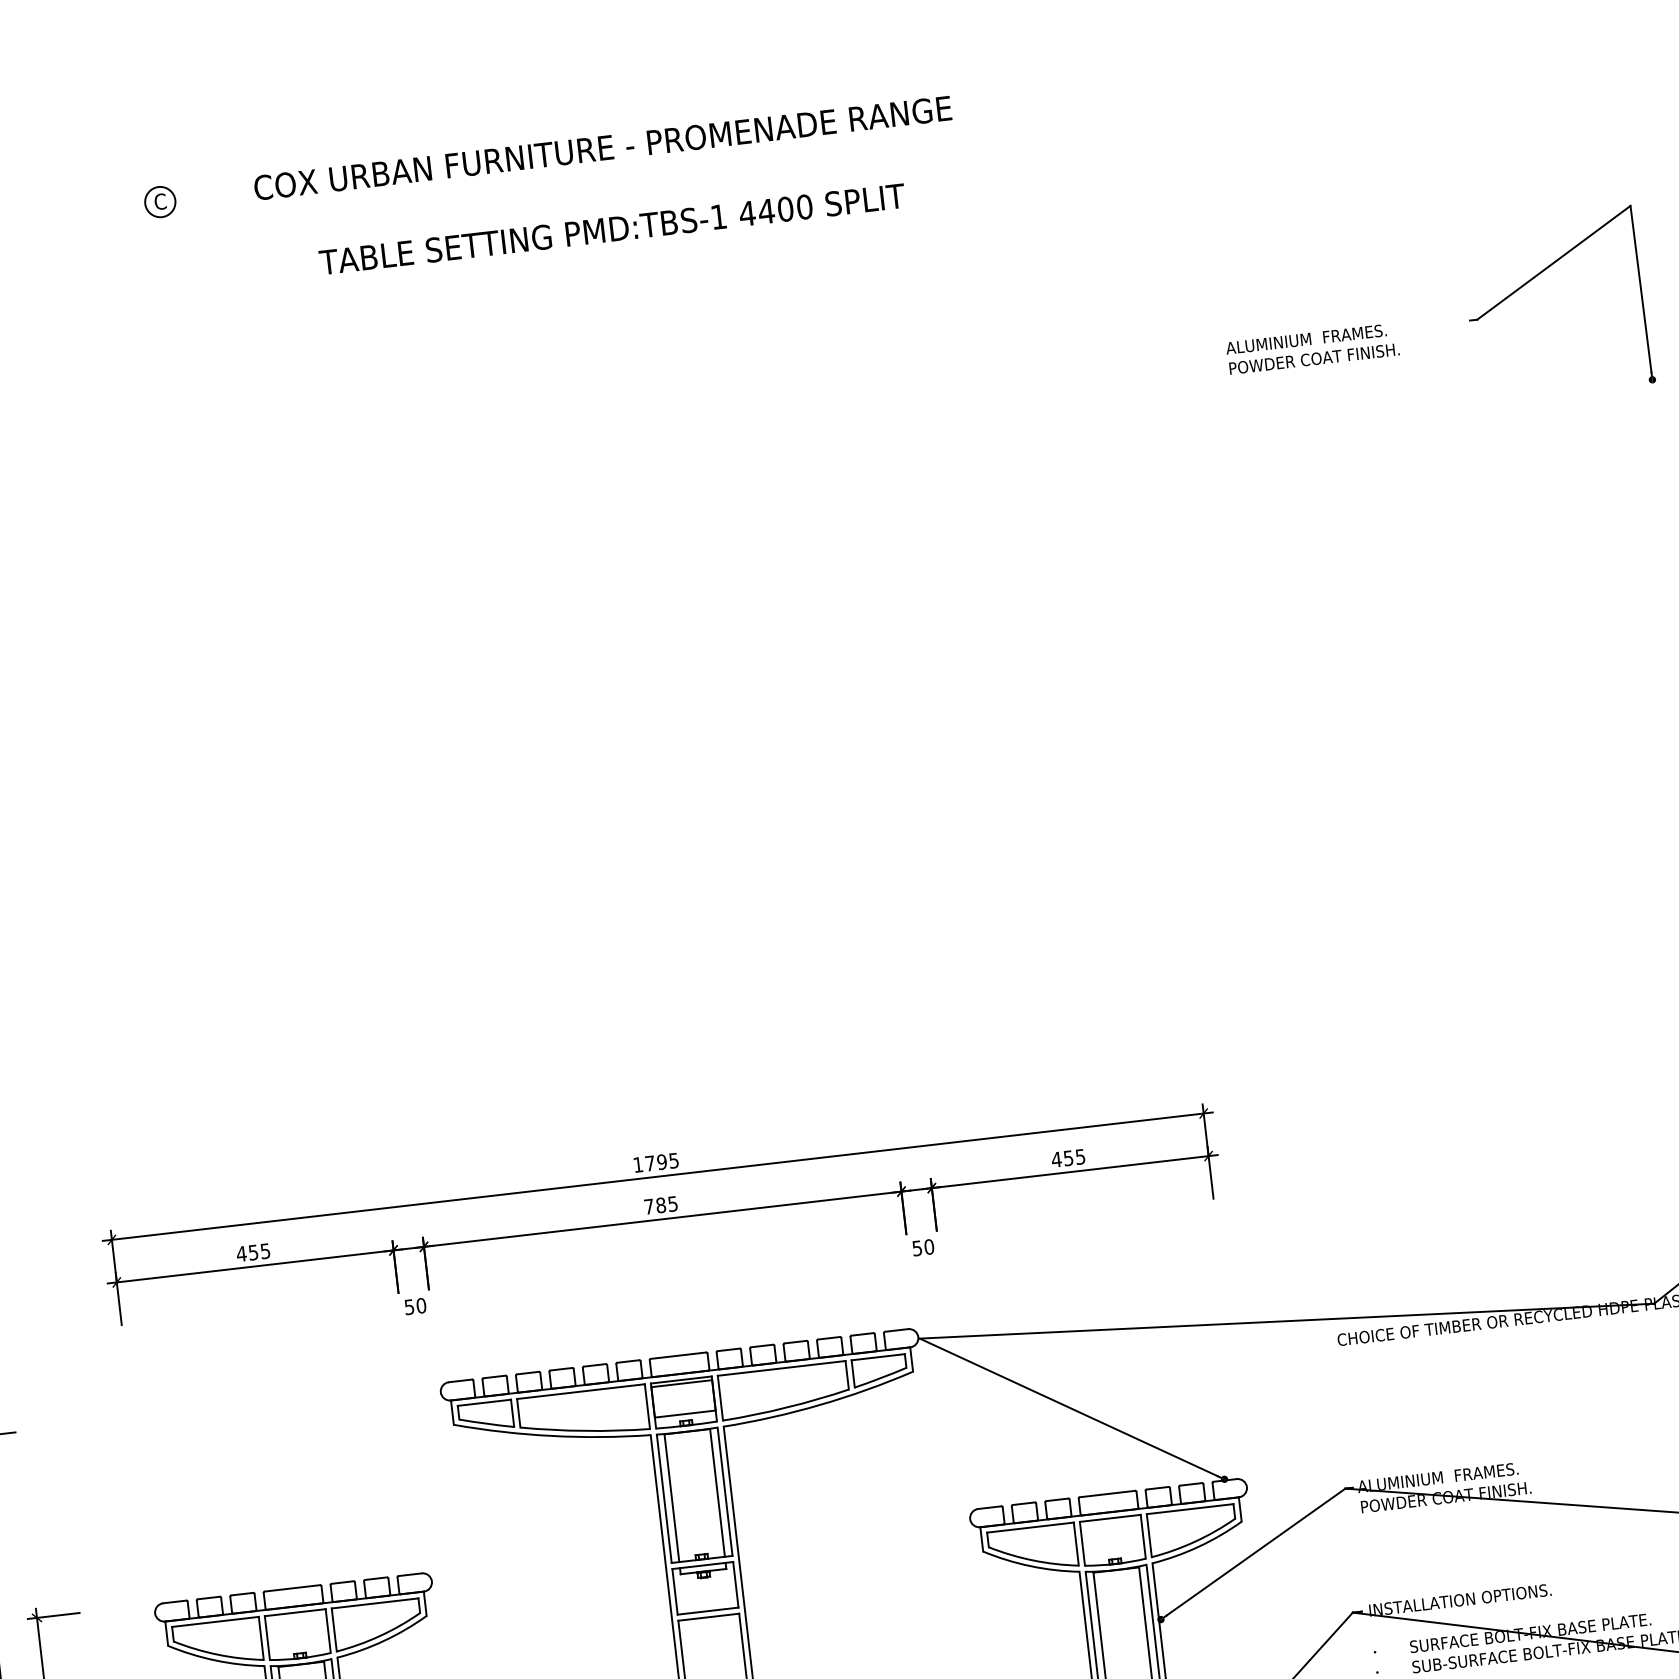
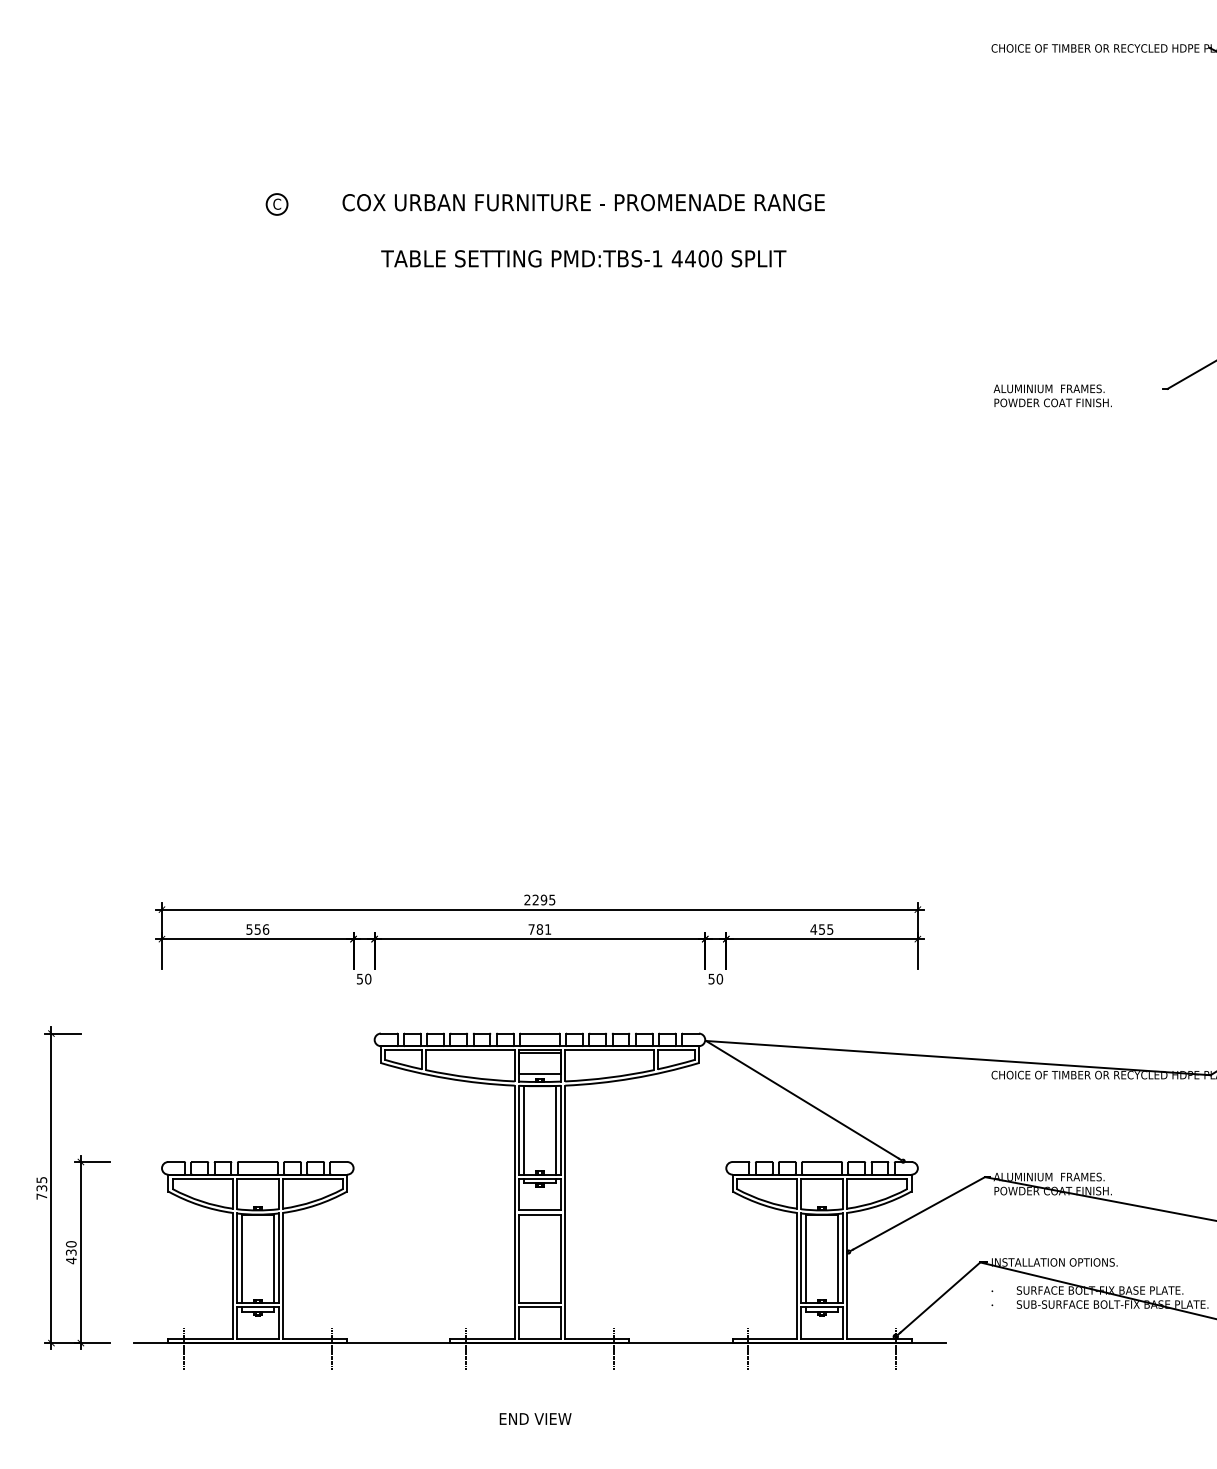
text: (643, 1163) -> (531, 899), 1795 -> 2295
text: (673, 1203) -> (548, 929), 785 -> 781
text: (253, 1252) -> (257, 929), 455 -> 556

